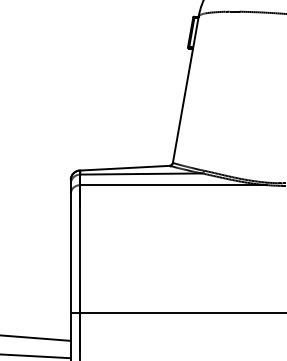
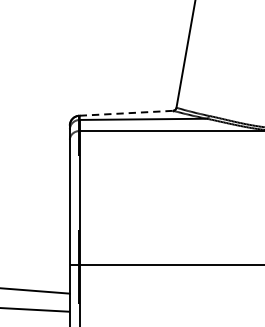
line: (124, 168) -> (125, 113), solid -> dashed

